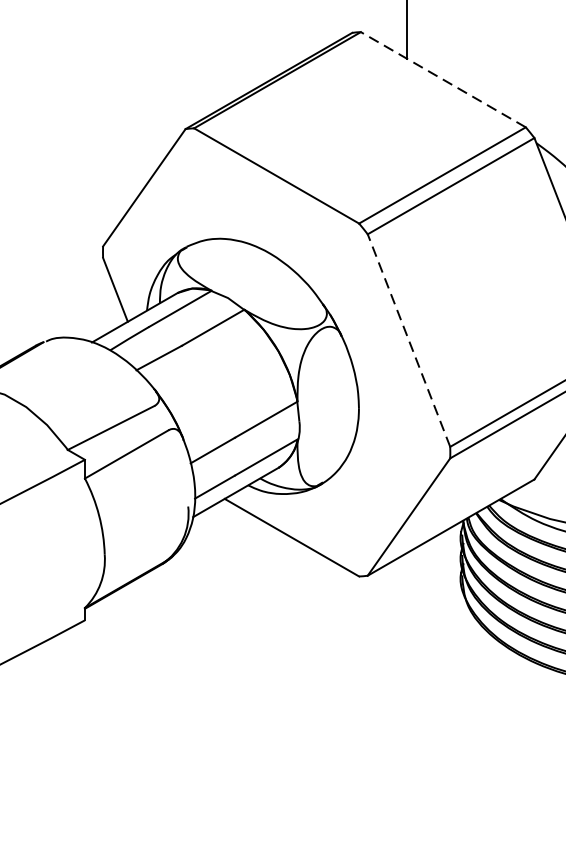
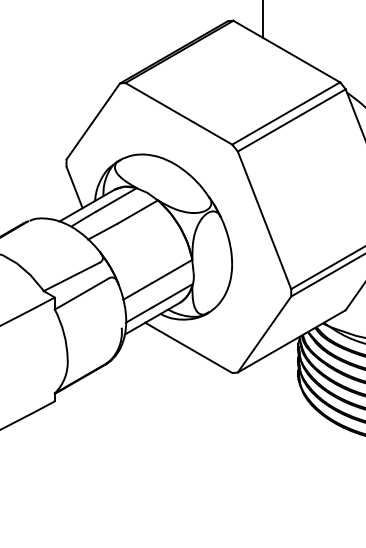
line: (442, 79) -> (286, 51), dashed -> solid
line: (408, 340) -> (264, 220), dashed -> solid

